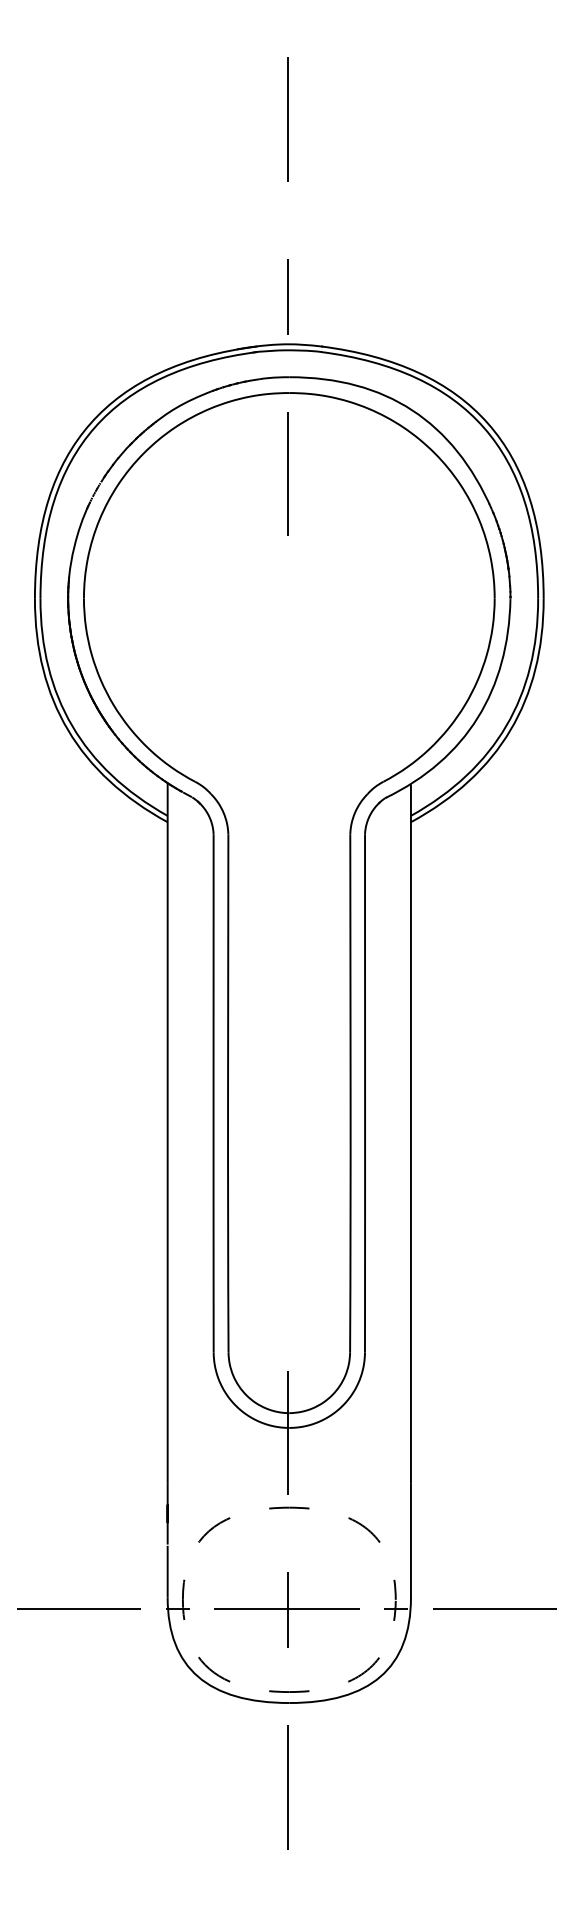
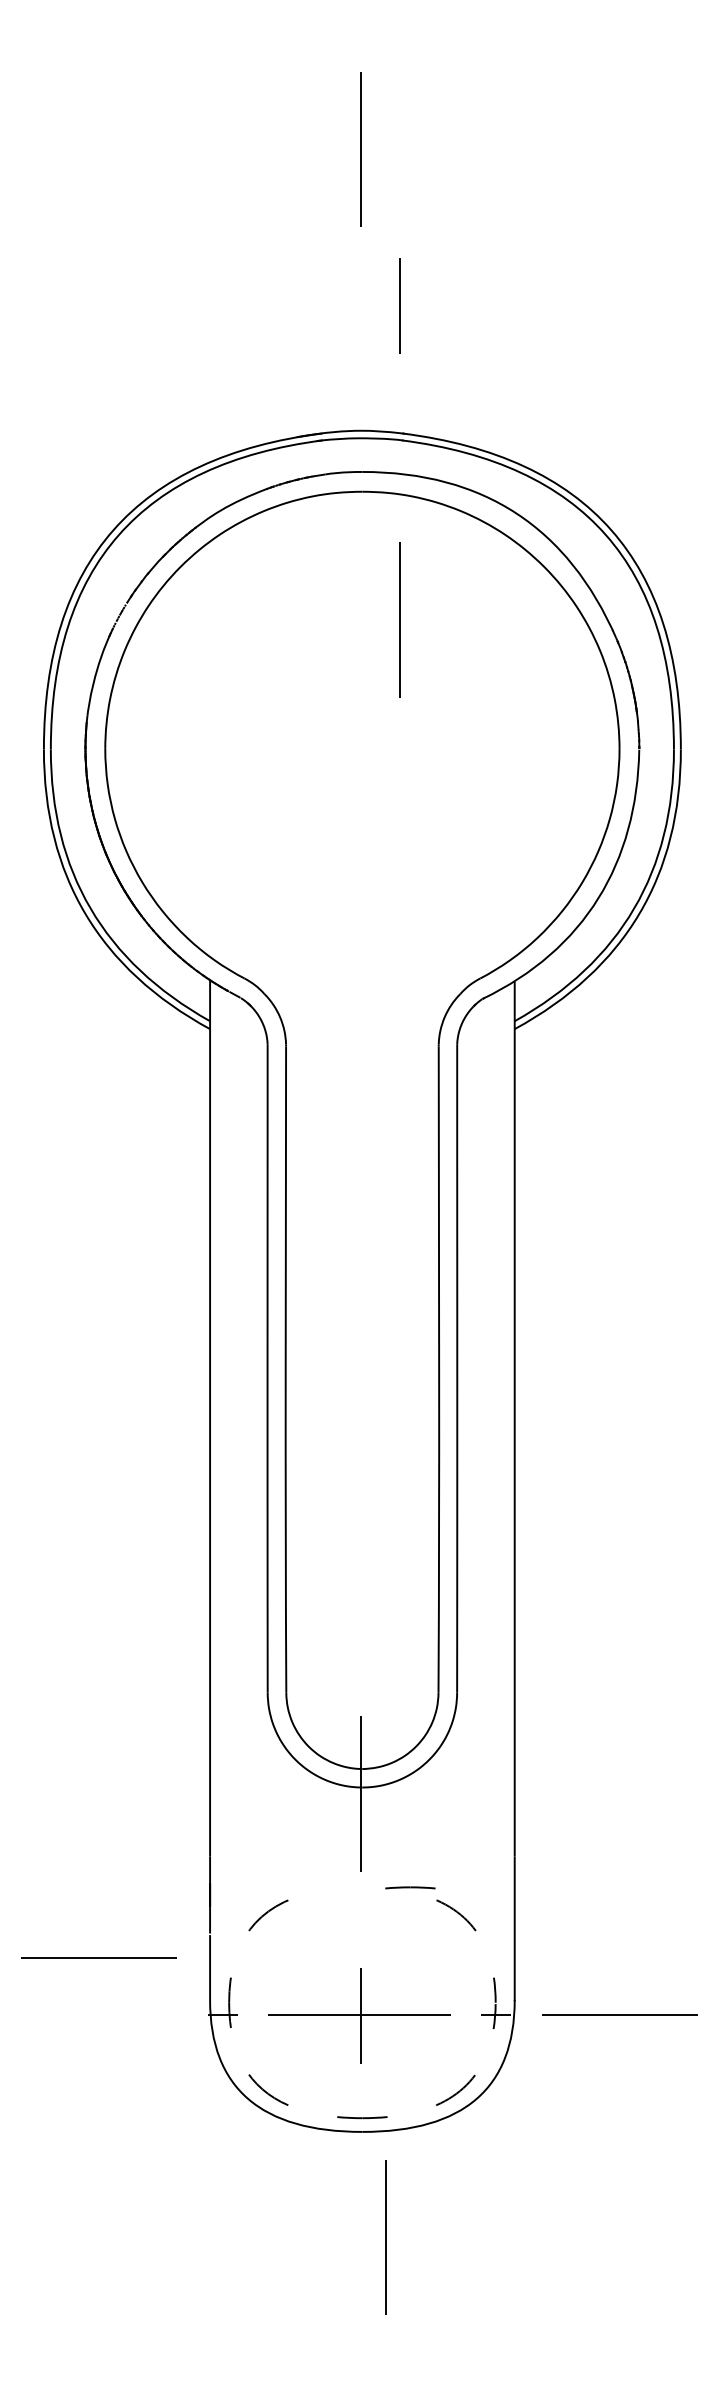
line: (287, 296) -> (399, 305), moved
line: (287, 473) -> (399, 619), moved
line: (289, 1507) -> (410, 1887), moved
line: (78, 1609) -> (98, 1957), moved
line: (287, 1787) -> (385, 2237), moved

